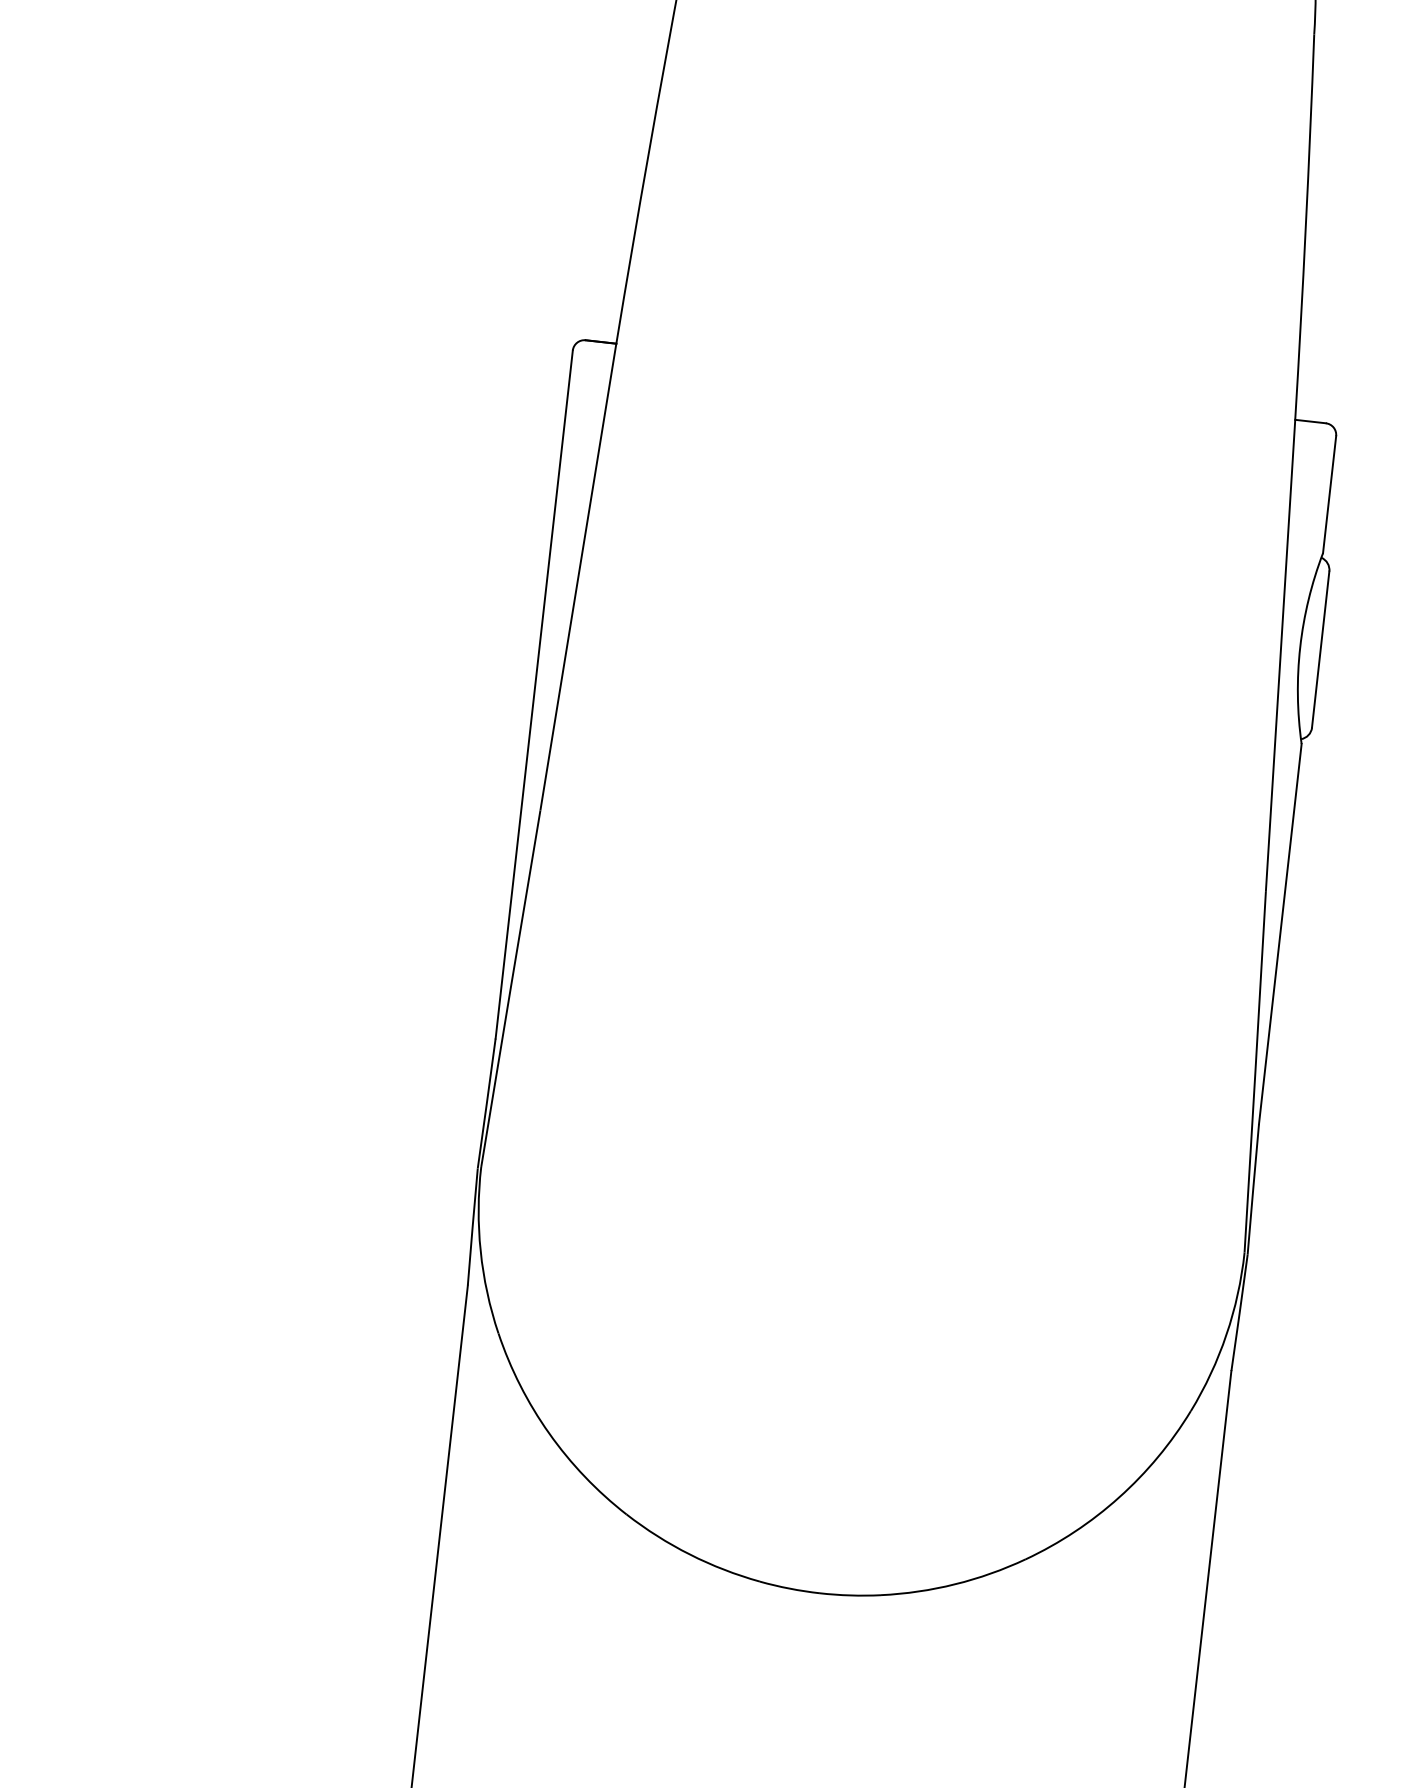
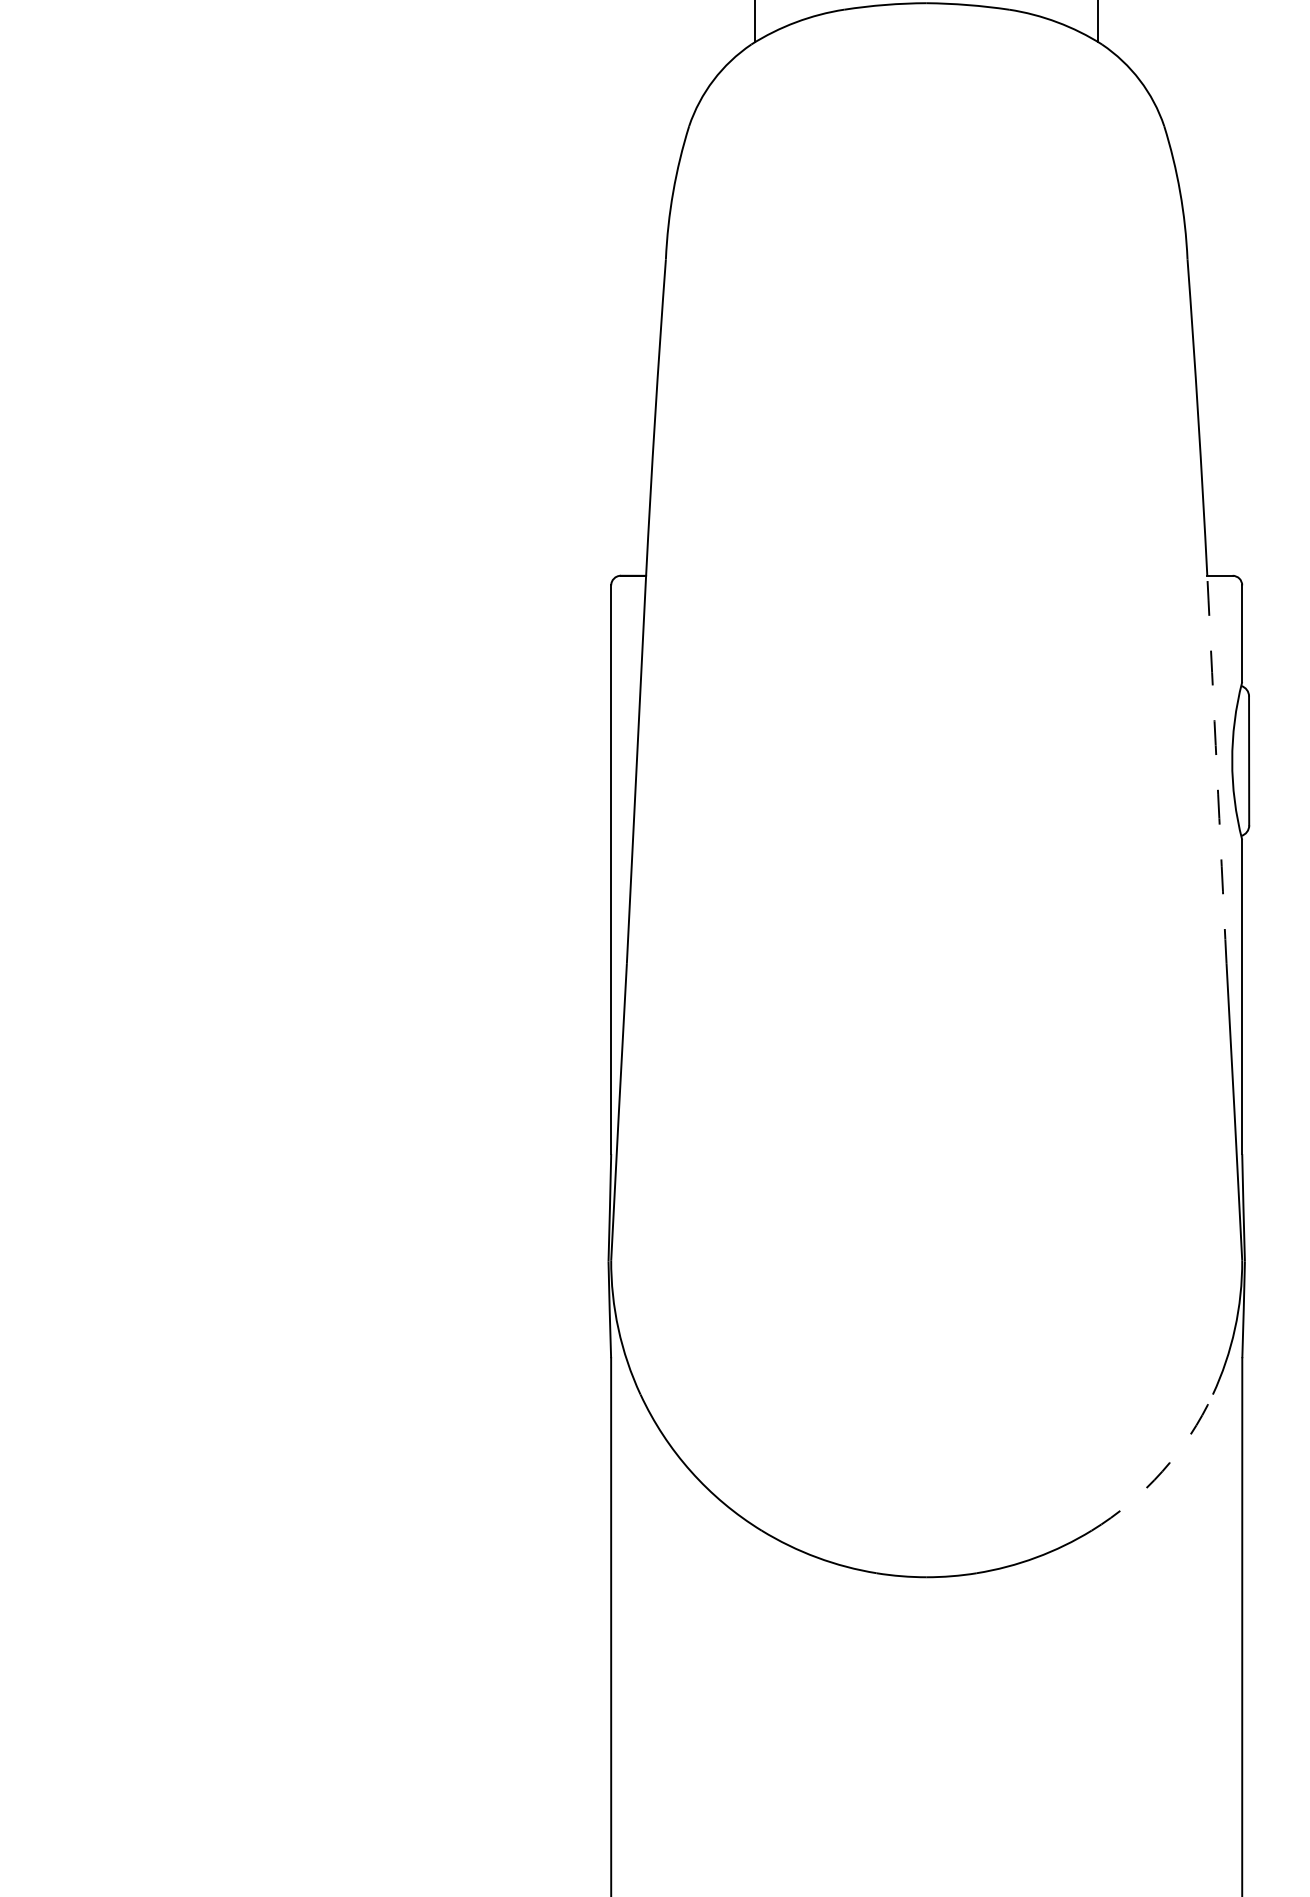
arc: (1280, 655) -> (1216, 769), solid -> dashed
arc: (1119, 1497) -> (1162, 1471), solid -> dashed

